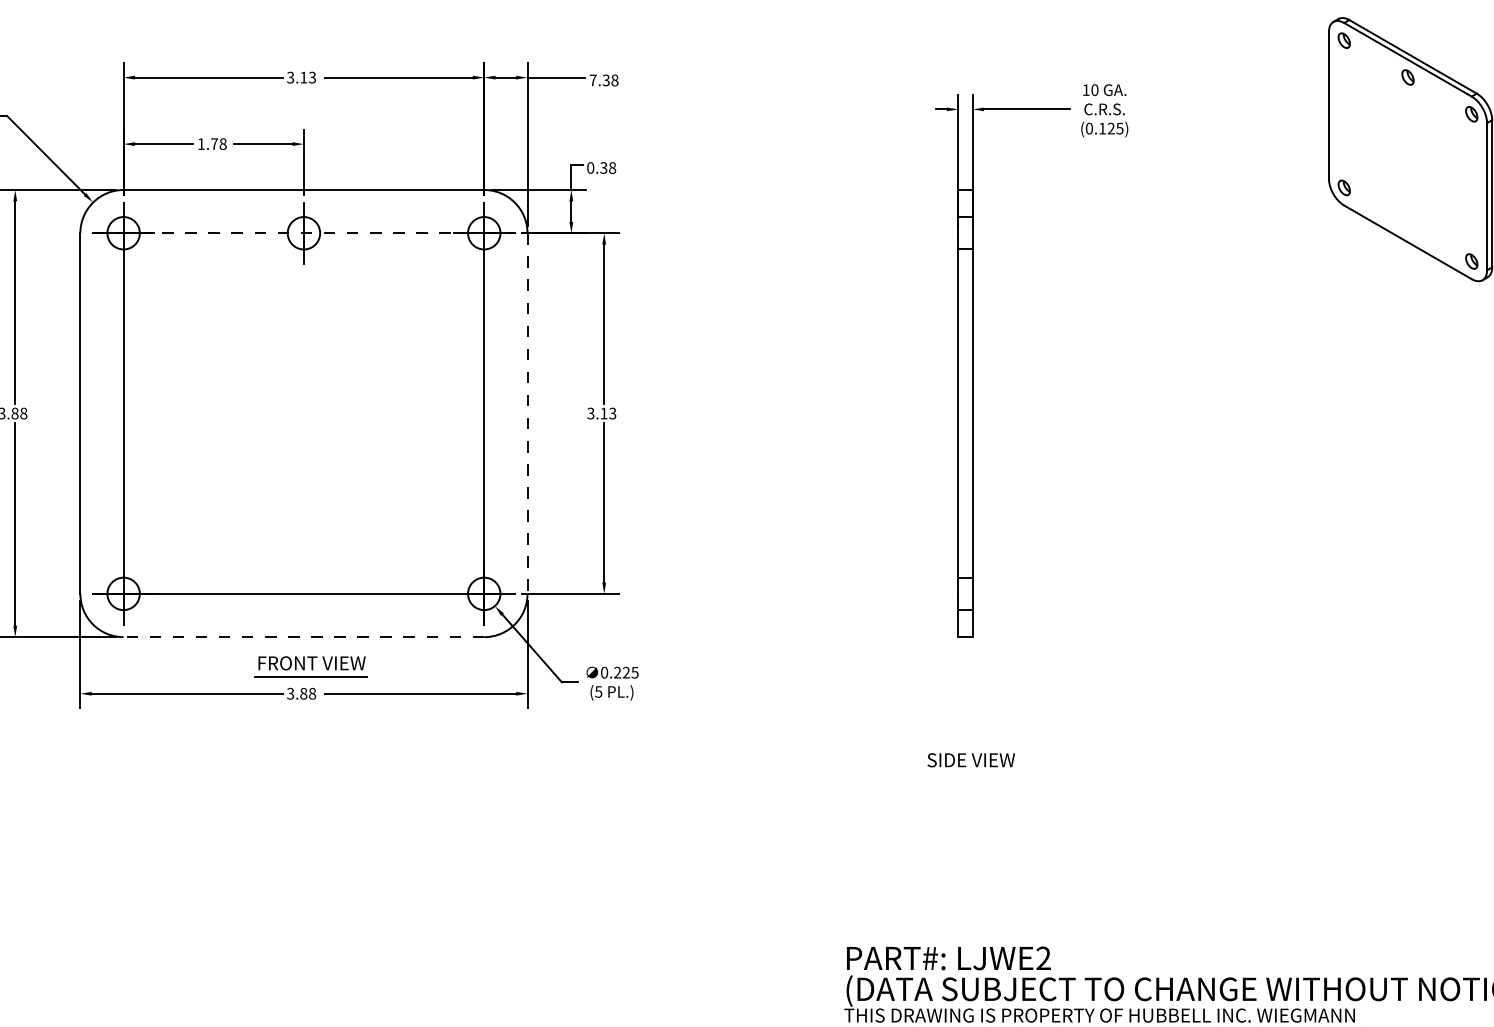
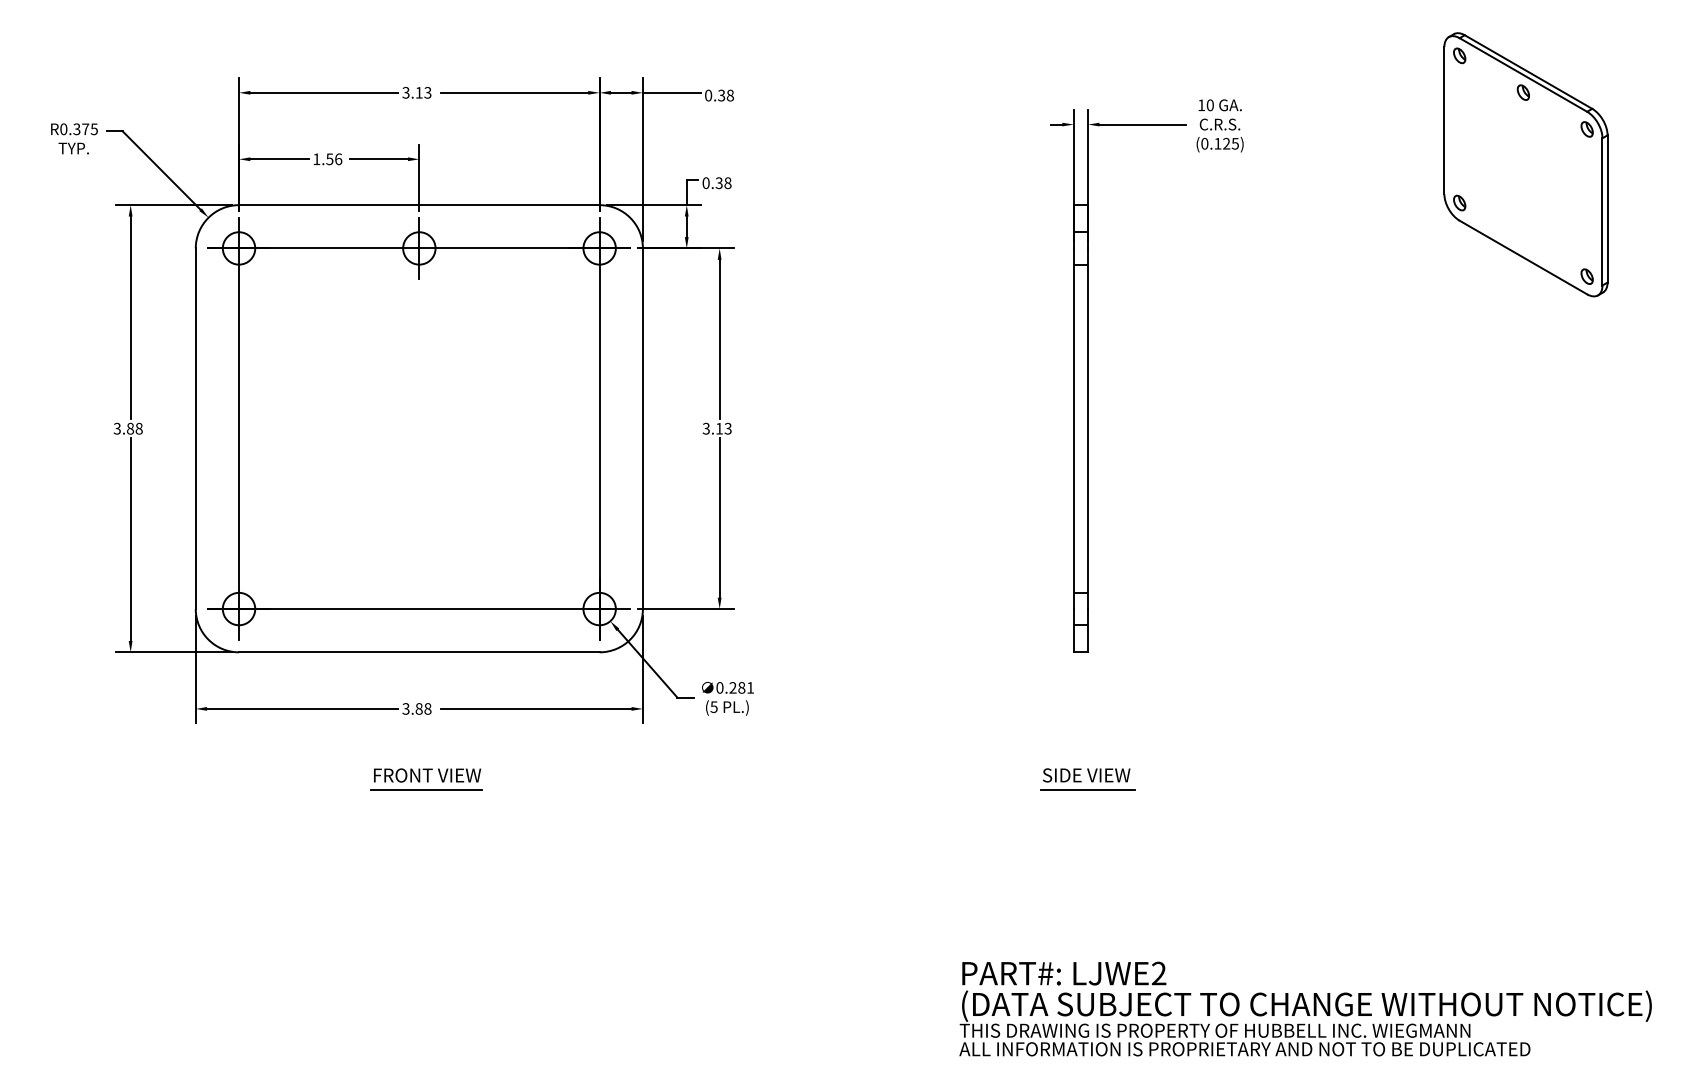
text: (593, 80) -> (708, 95), 7.38 -> 0.38
text: (219, 144) -> (334, 159), 1.78 -> 1.56
line: (304, 233) -> (419, 248), dashed -> solid
line: (527, 414) -> (642, 429), dashed -> solid
line: (303, 637) -> (418, 652), dashed -> solid
part: (311, 667) -> (426, 779), moved
text: (631, 672) -> (746, 687), 0.225 -> 0.281
line: (972, 774) -> (1087, 789), added

